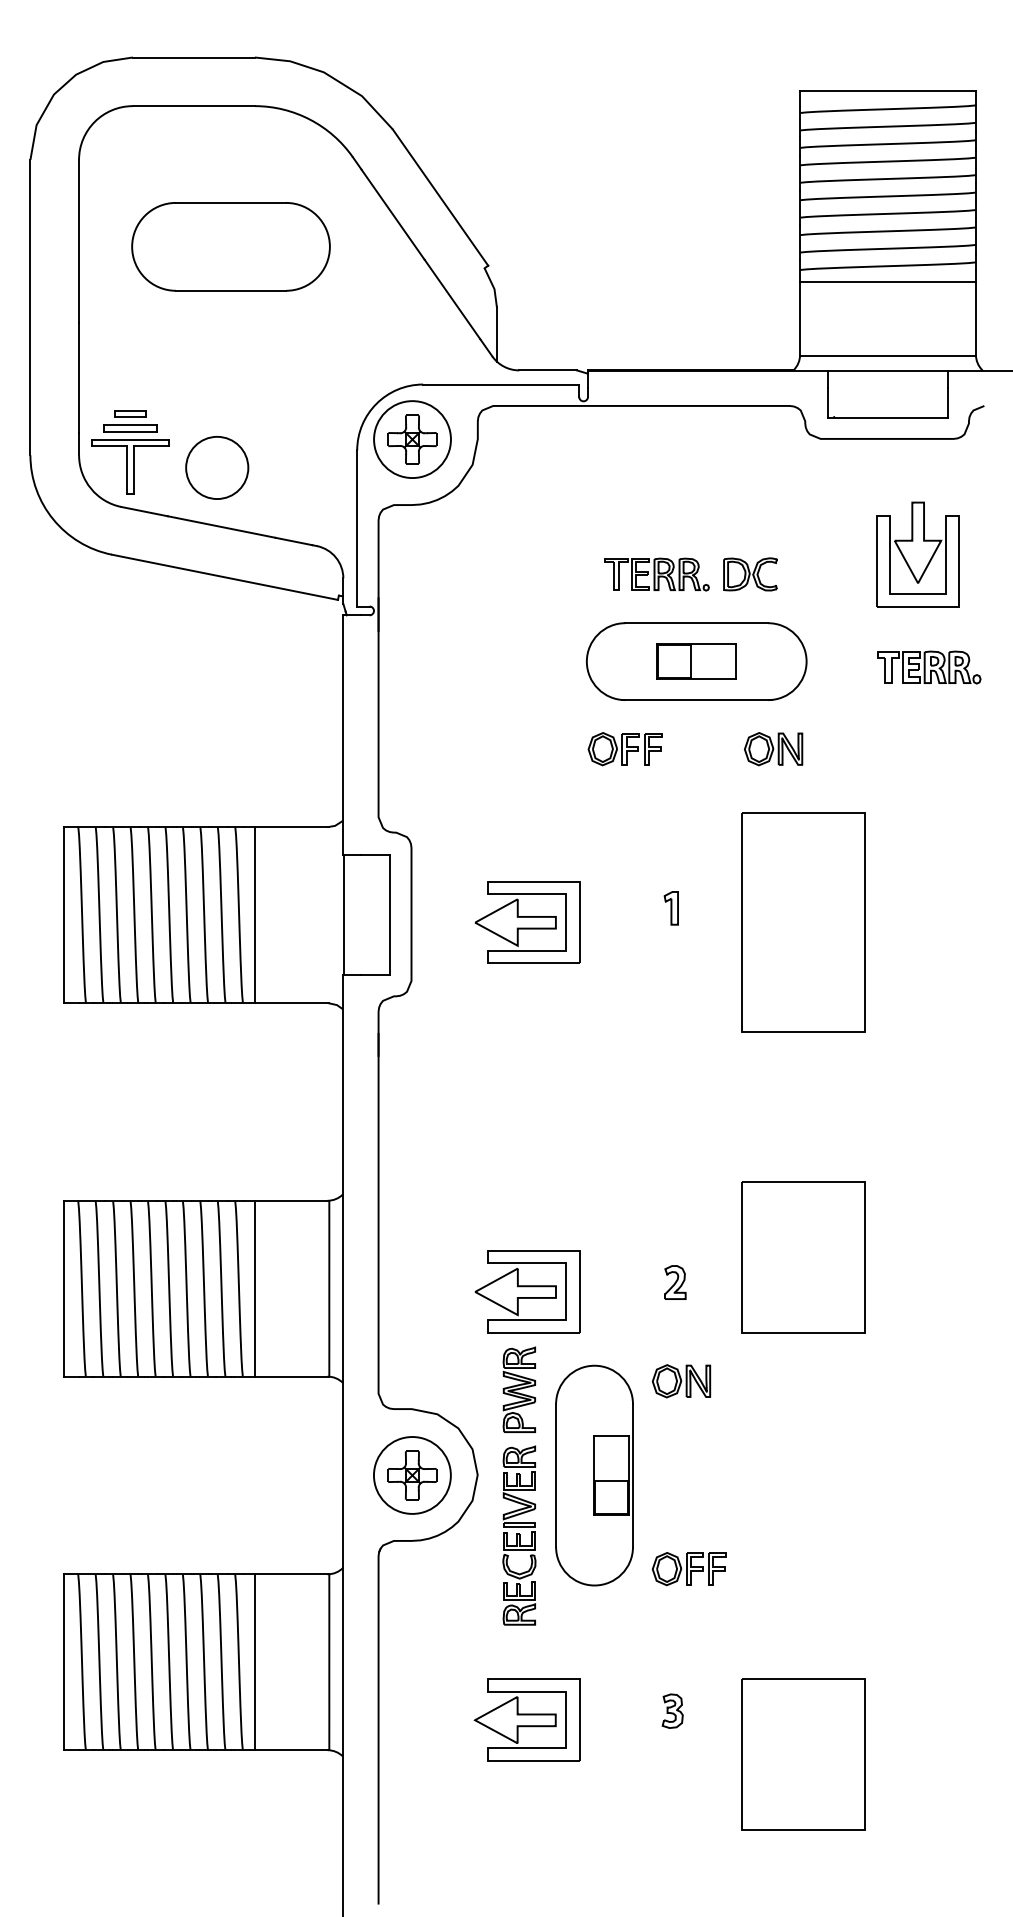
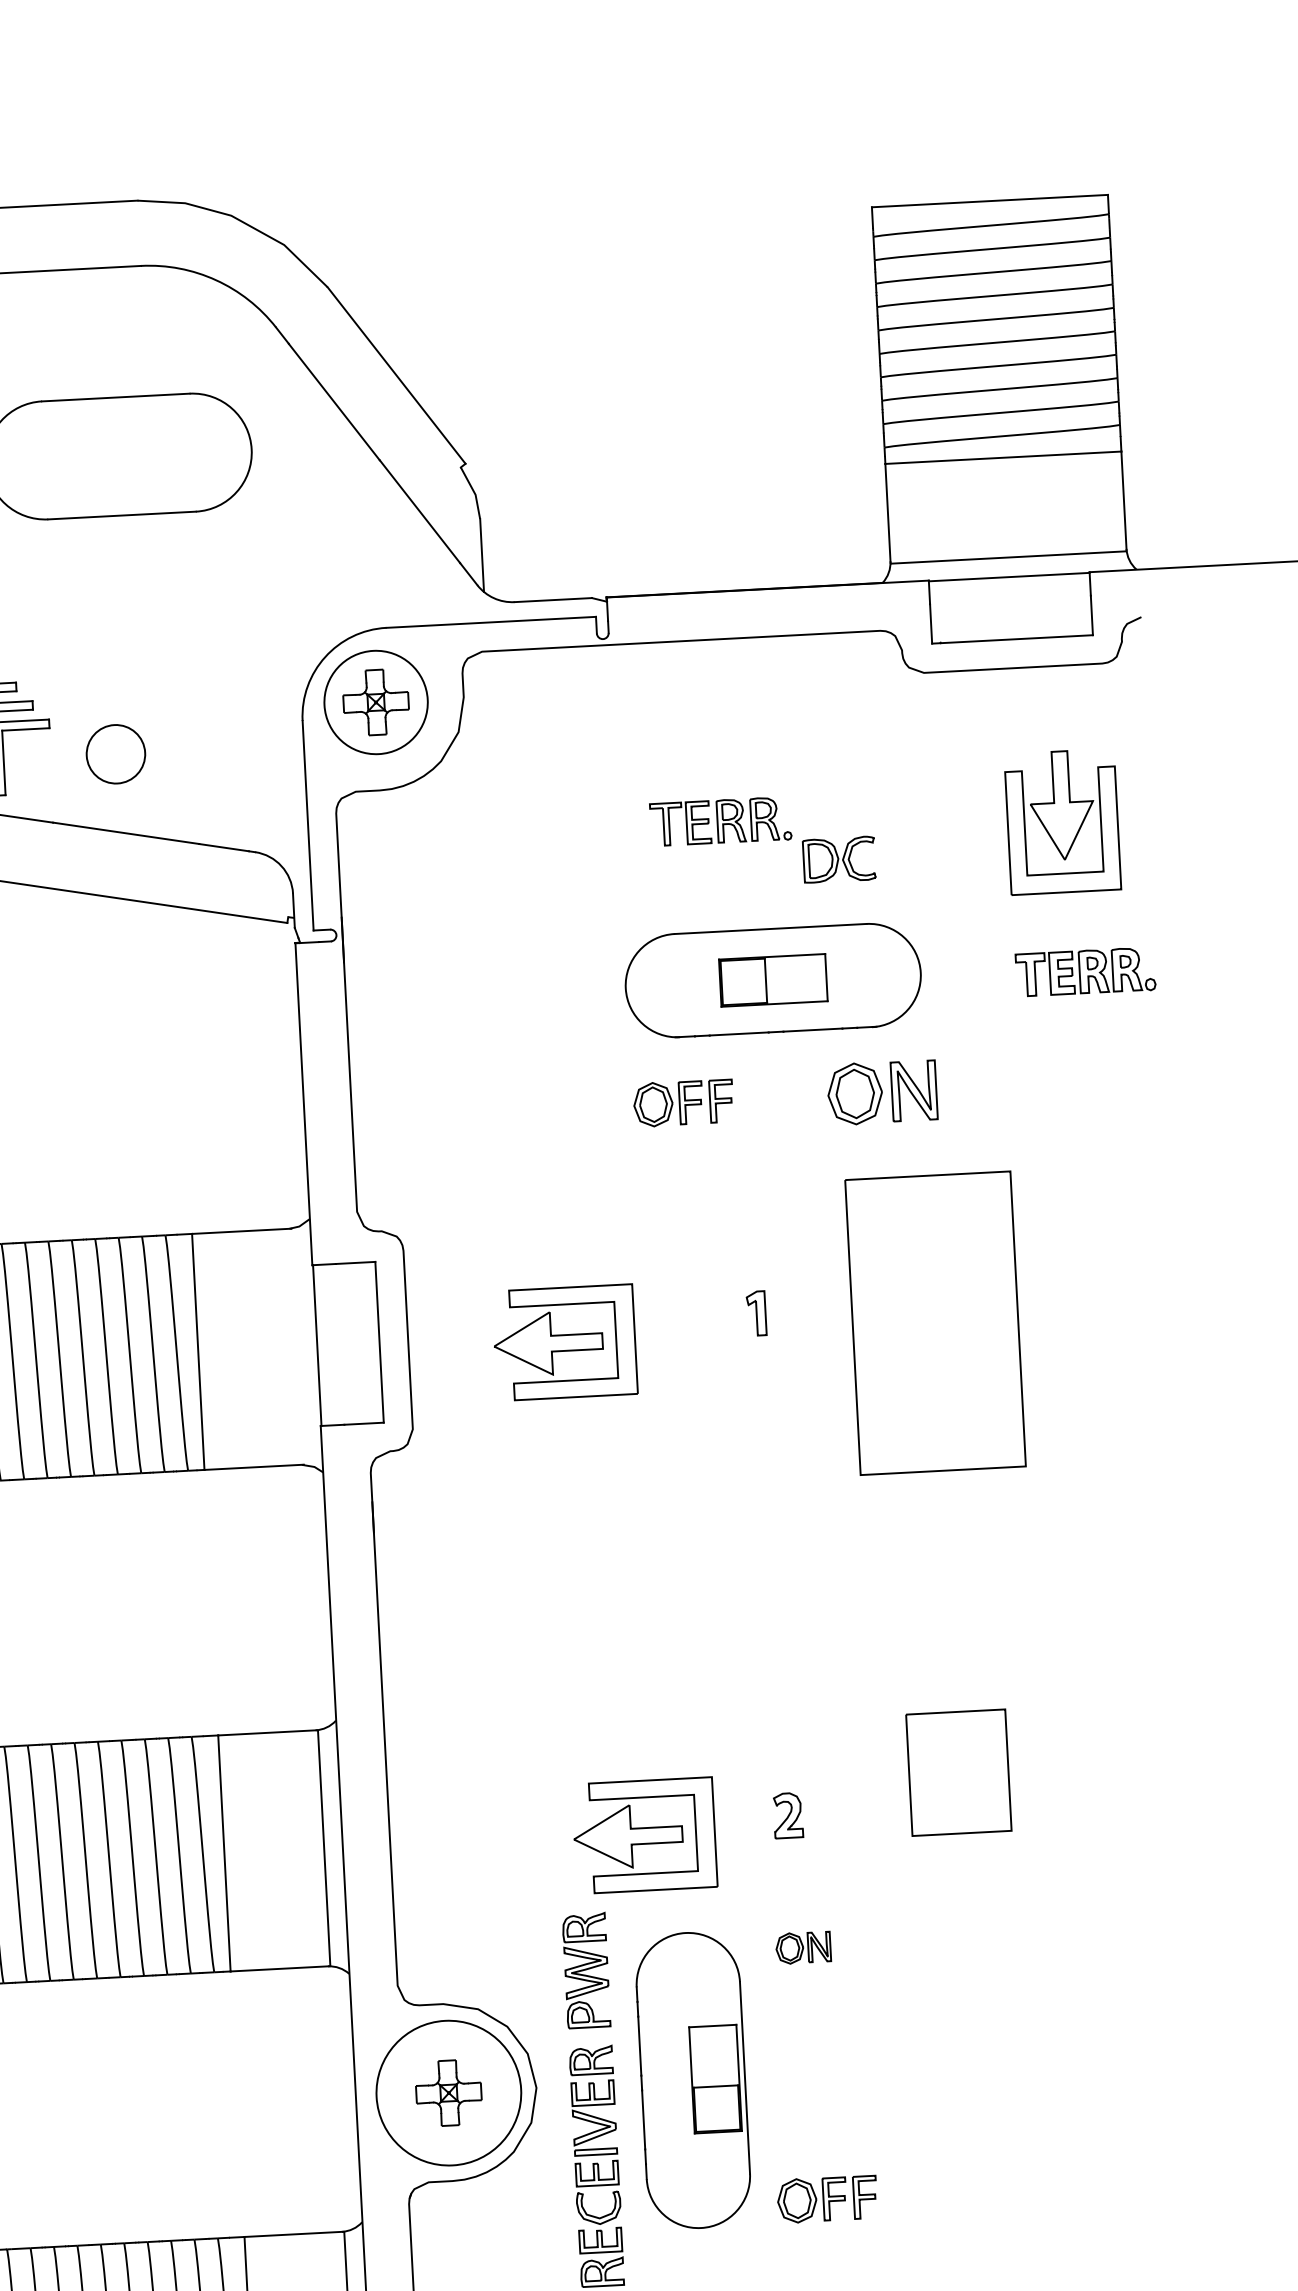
circle: (217, 467) -> (116, 753), size x0.7
part: (656, 574) -> (720, 821), moved
part: (773, 749) -> (882, 1093), size x1.4
part: (803, 1257) -> (958, 1773), size x0.6
part: (527, 1291) -> (644, 1835), moved
part: (681, 1381) -> (803, 1948), size x0.7
circle: (411, 1475) -> (447, 2093), size x1.4

